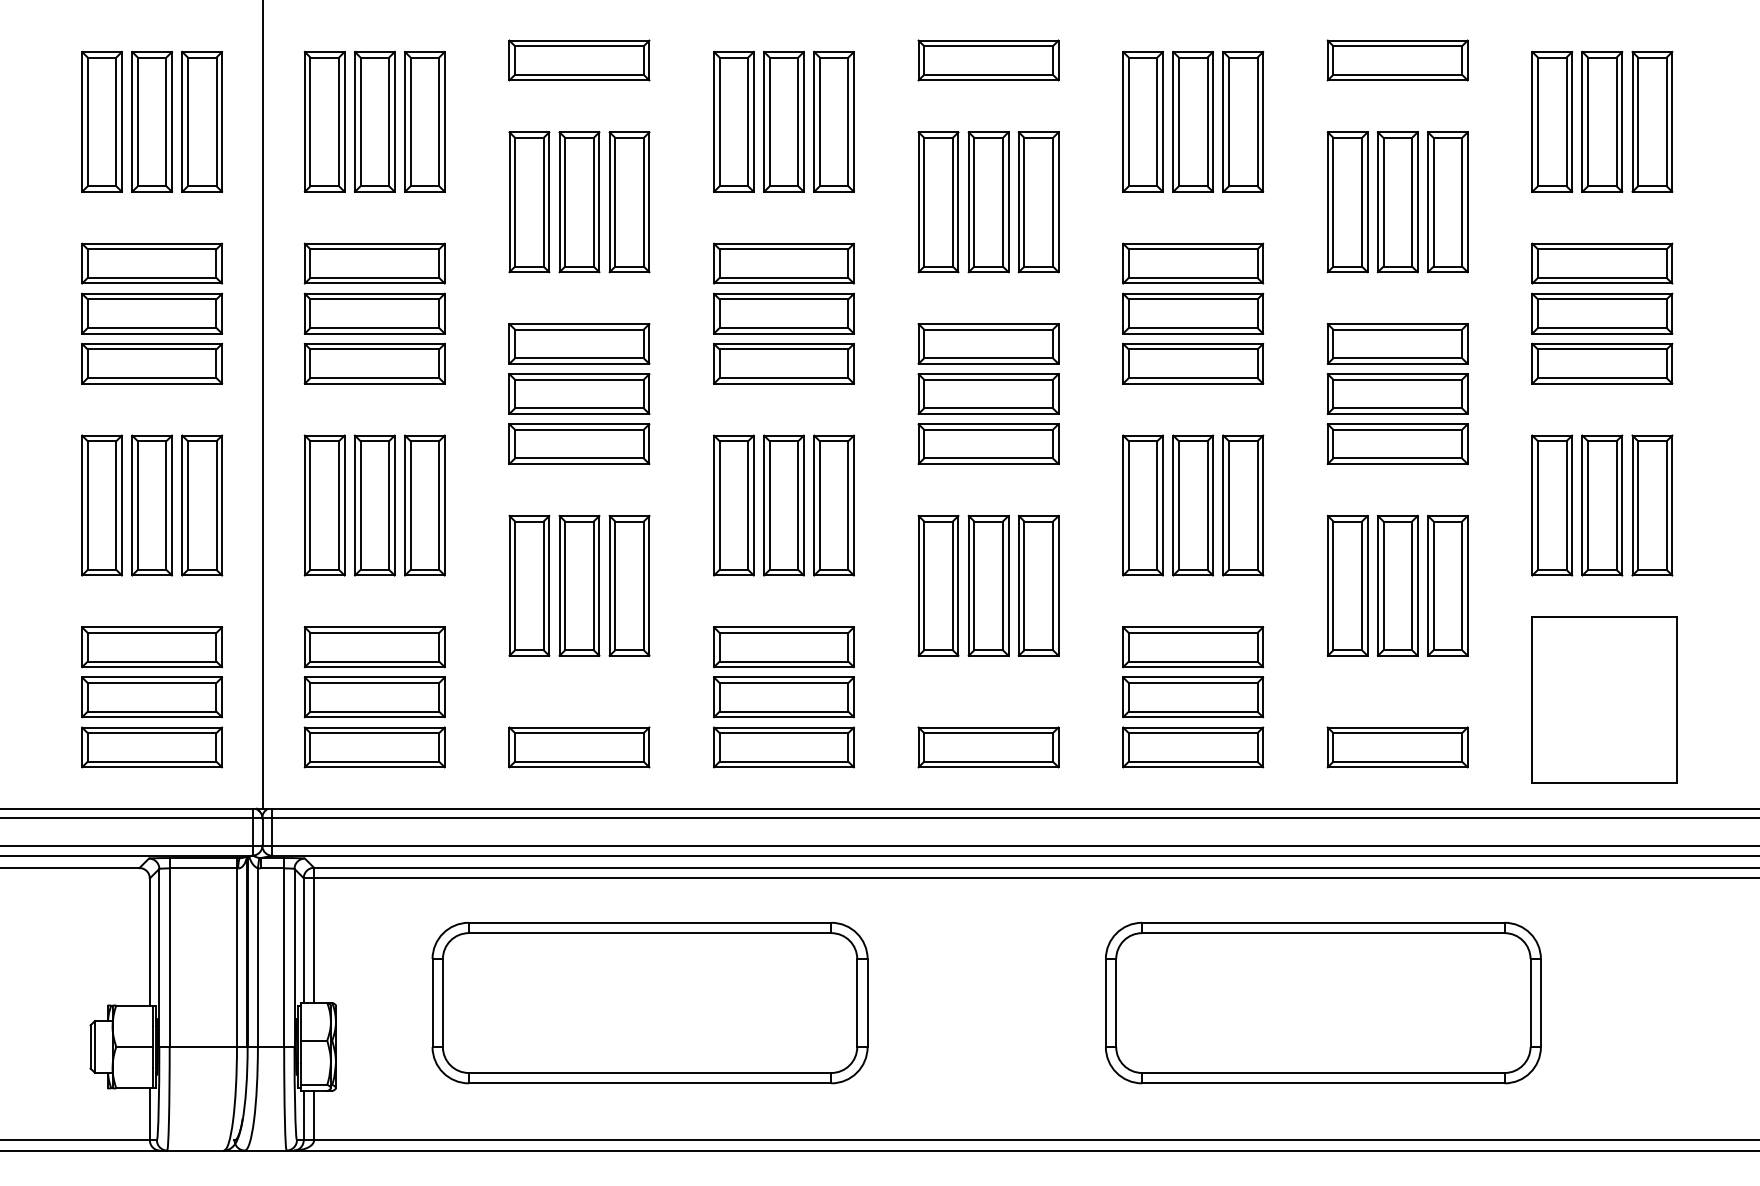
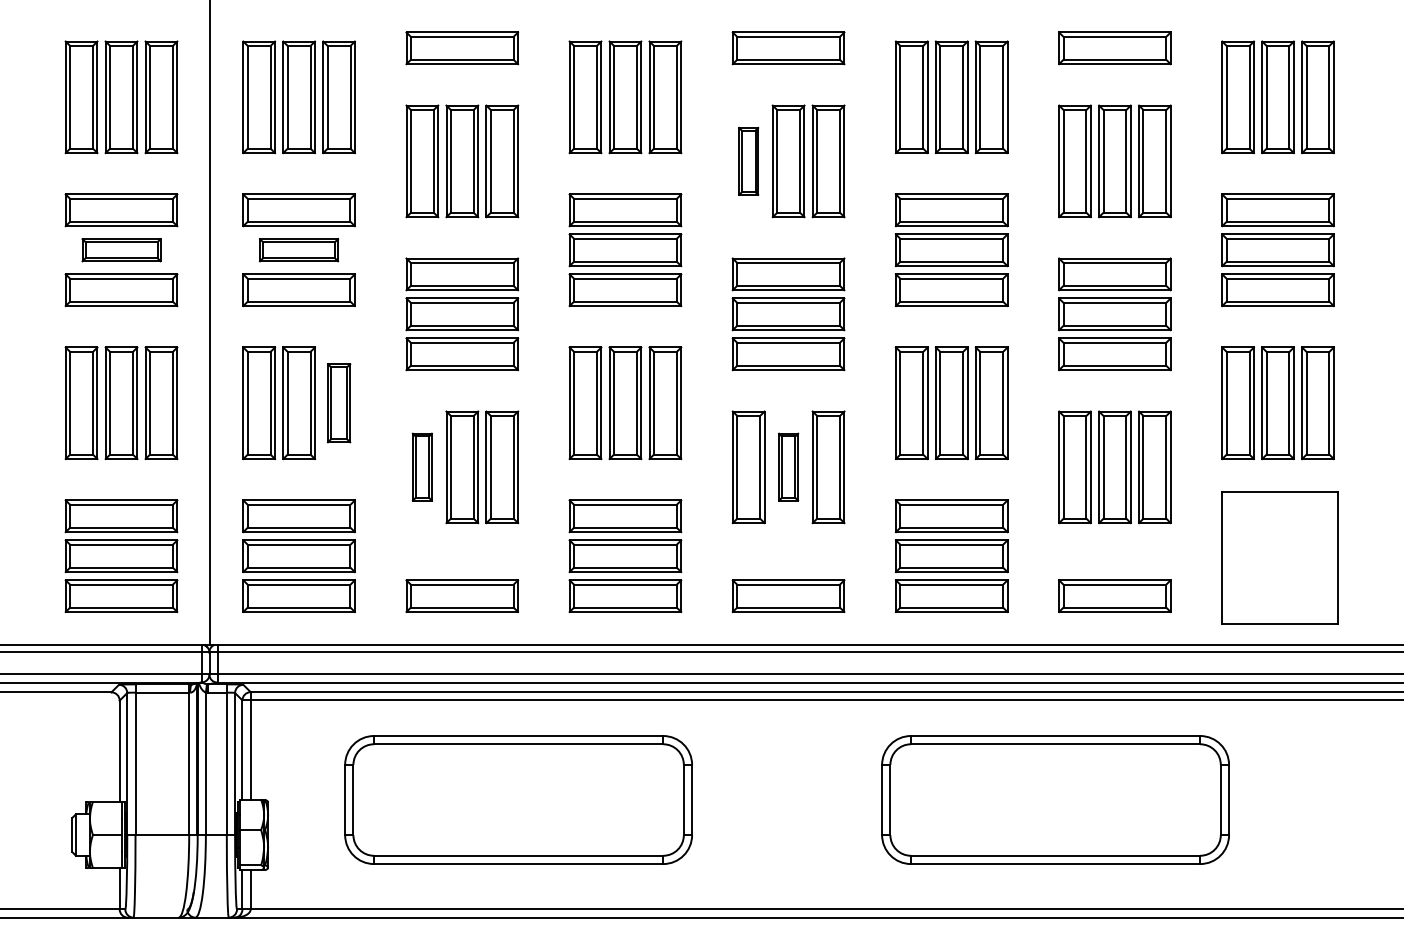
part: (938, 202) -> (748, 161), size x0.6
part: (152, 313) -> (121, 250), size x0.7
part: (374, 313) -> (298, 250), size x0.7
part: (424, 505) -> (338, 403), size x0.7
part: (529, 585) -> (422, 467), size x0.6
part: (988, 585) -> (788, 467), size x0.6

